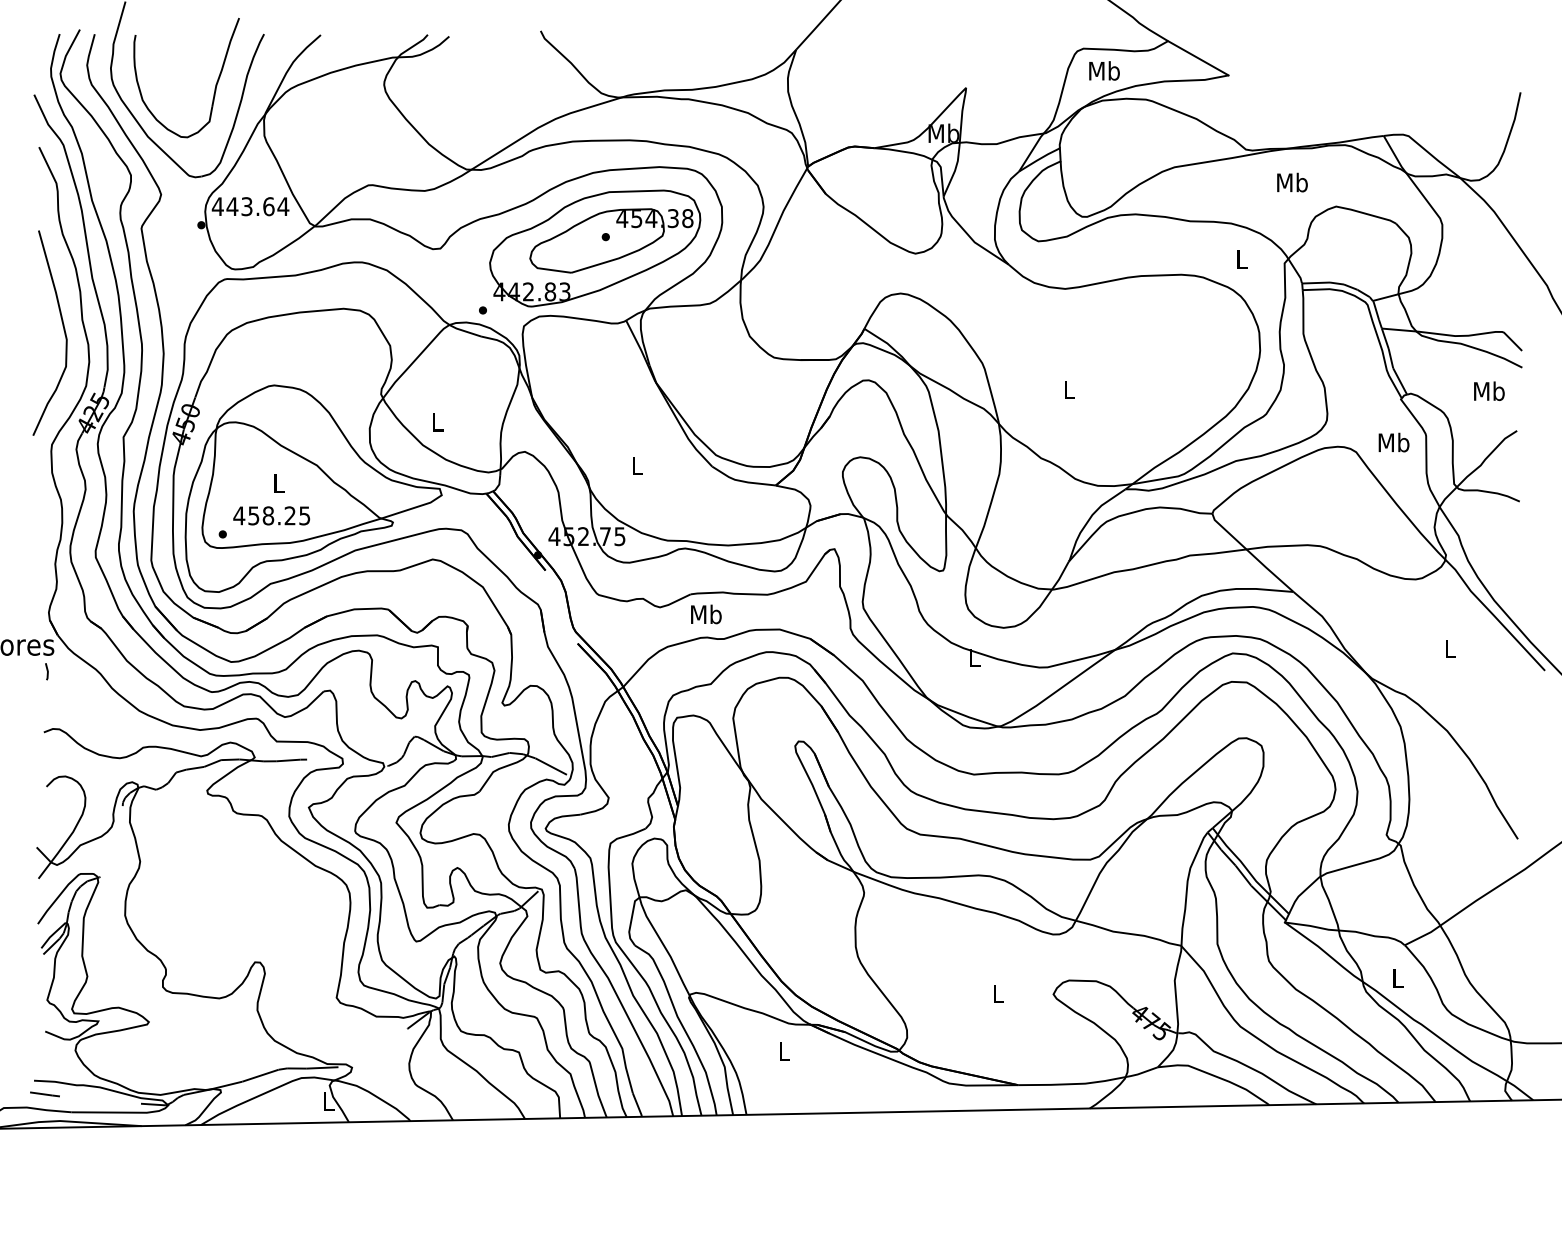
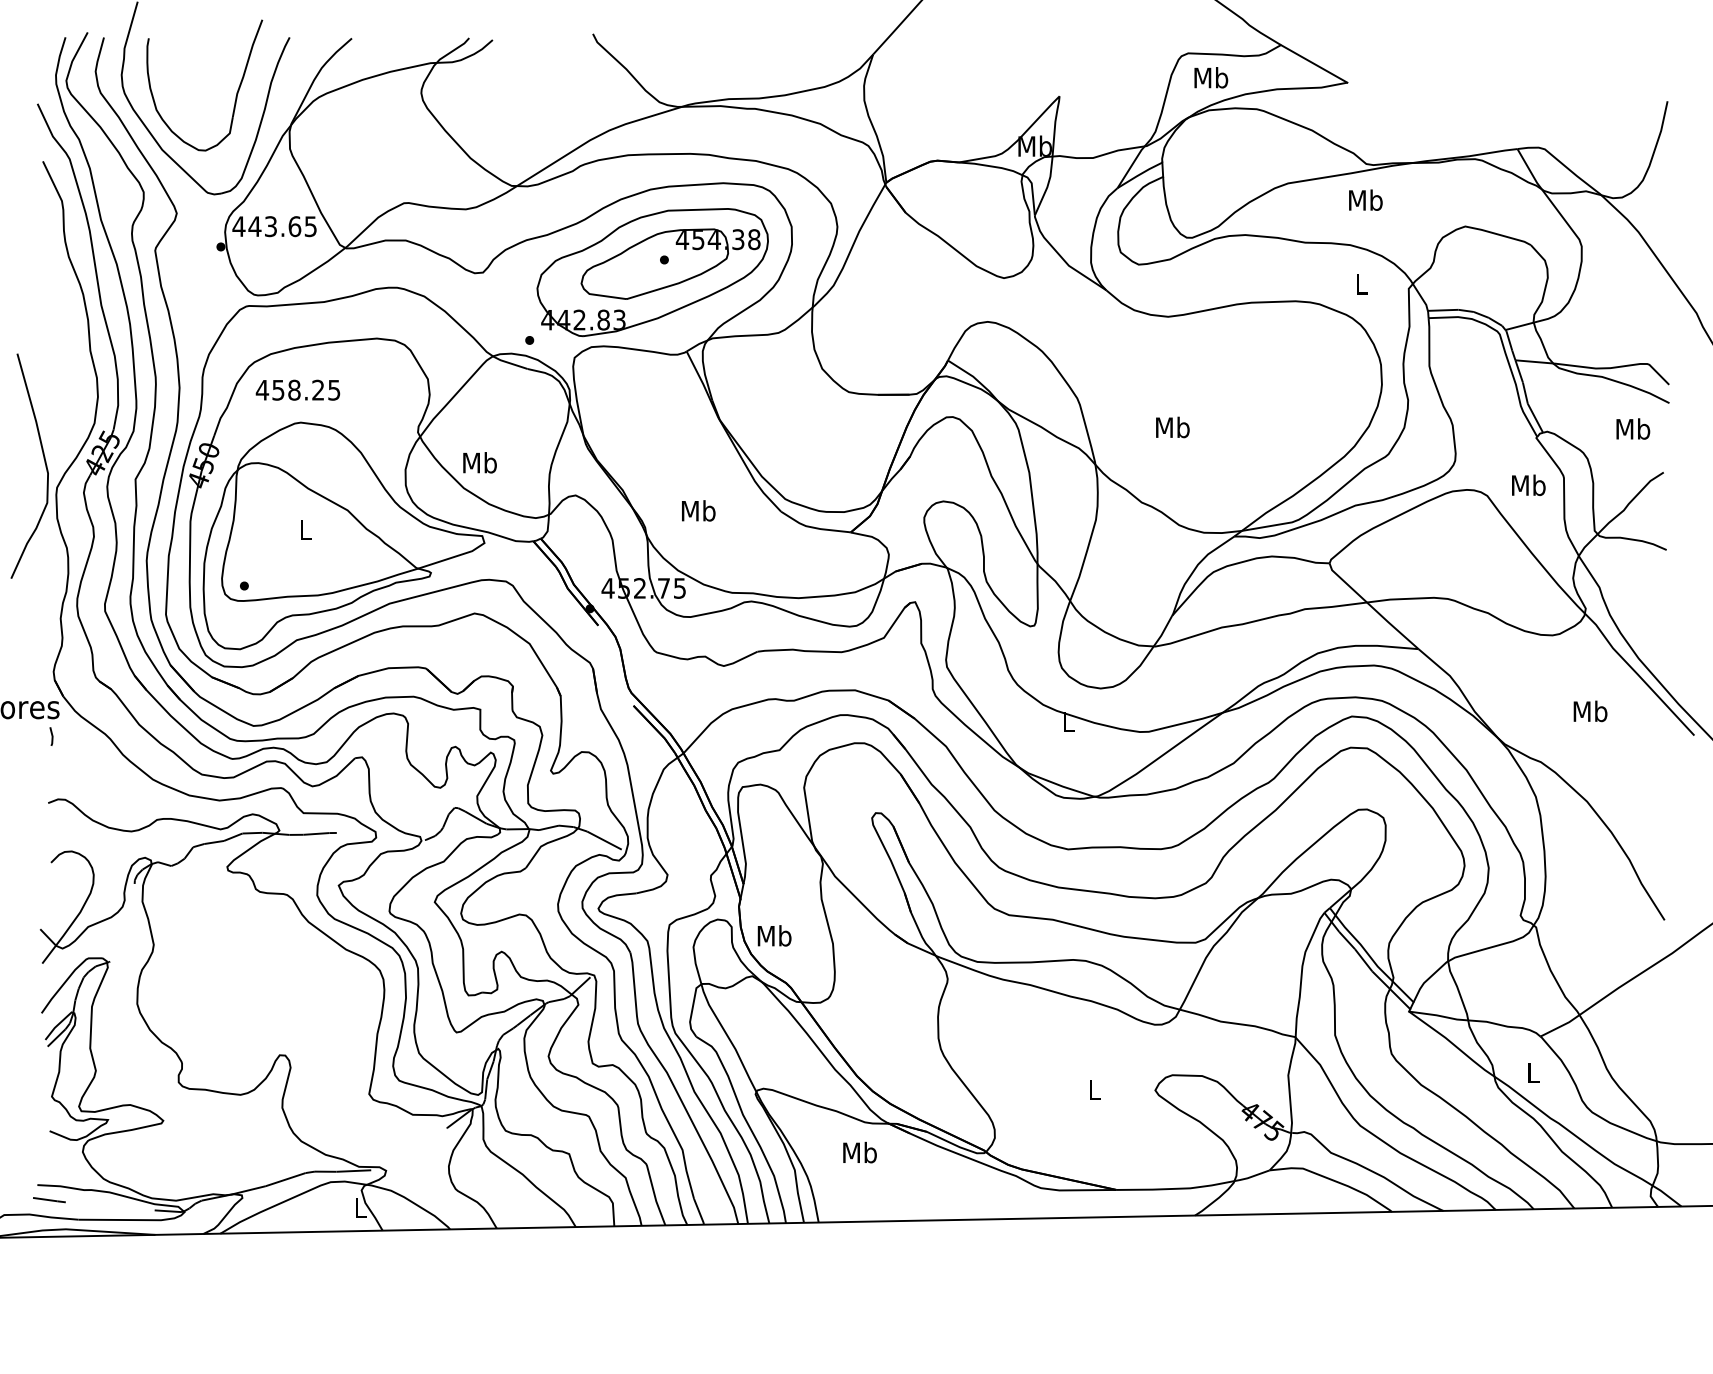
text: (1292, 182) -> (1365, 200), moved
text: (283, 206) -> (310, 226), 443.64 -> 443.65
curve: (63, 330) -> (44, 463), moved
text: (1069, 389) -> (1172, 427), L -> Mb
text: (437, 421) -> (479, 462), L -> Mb
text: (636, 465) -> (698, 510), L -> Mb
text: (271, 515) -> (297, 389), moved
text: (706, 614) -> (774, 935), moved
text: (1450, 648) -> (1590, 711), L -> Mb
text: (784, 1050) -> (860, 1151), L -> Mb

